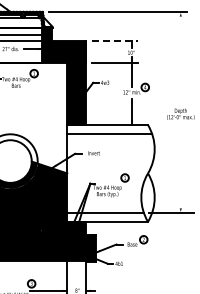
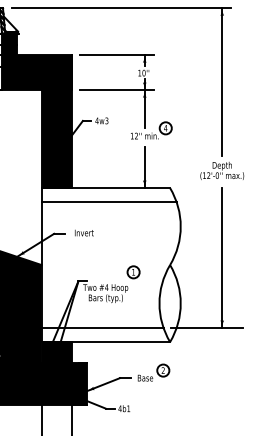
line: (115, 41) -> (118, 55), dashed -> solid
line: (180, 57) -> (221, 80), added
line: (180, 169) -> (221, 258), added

